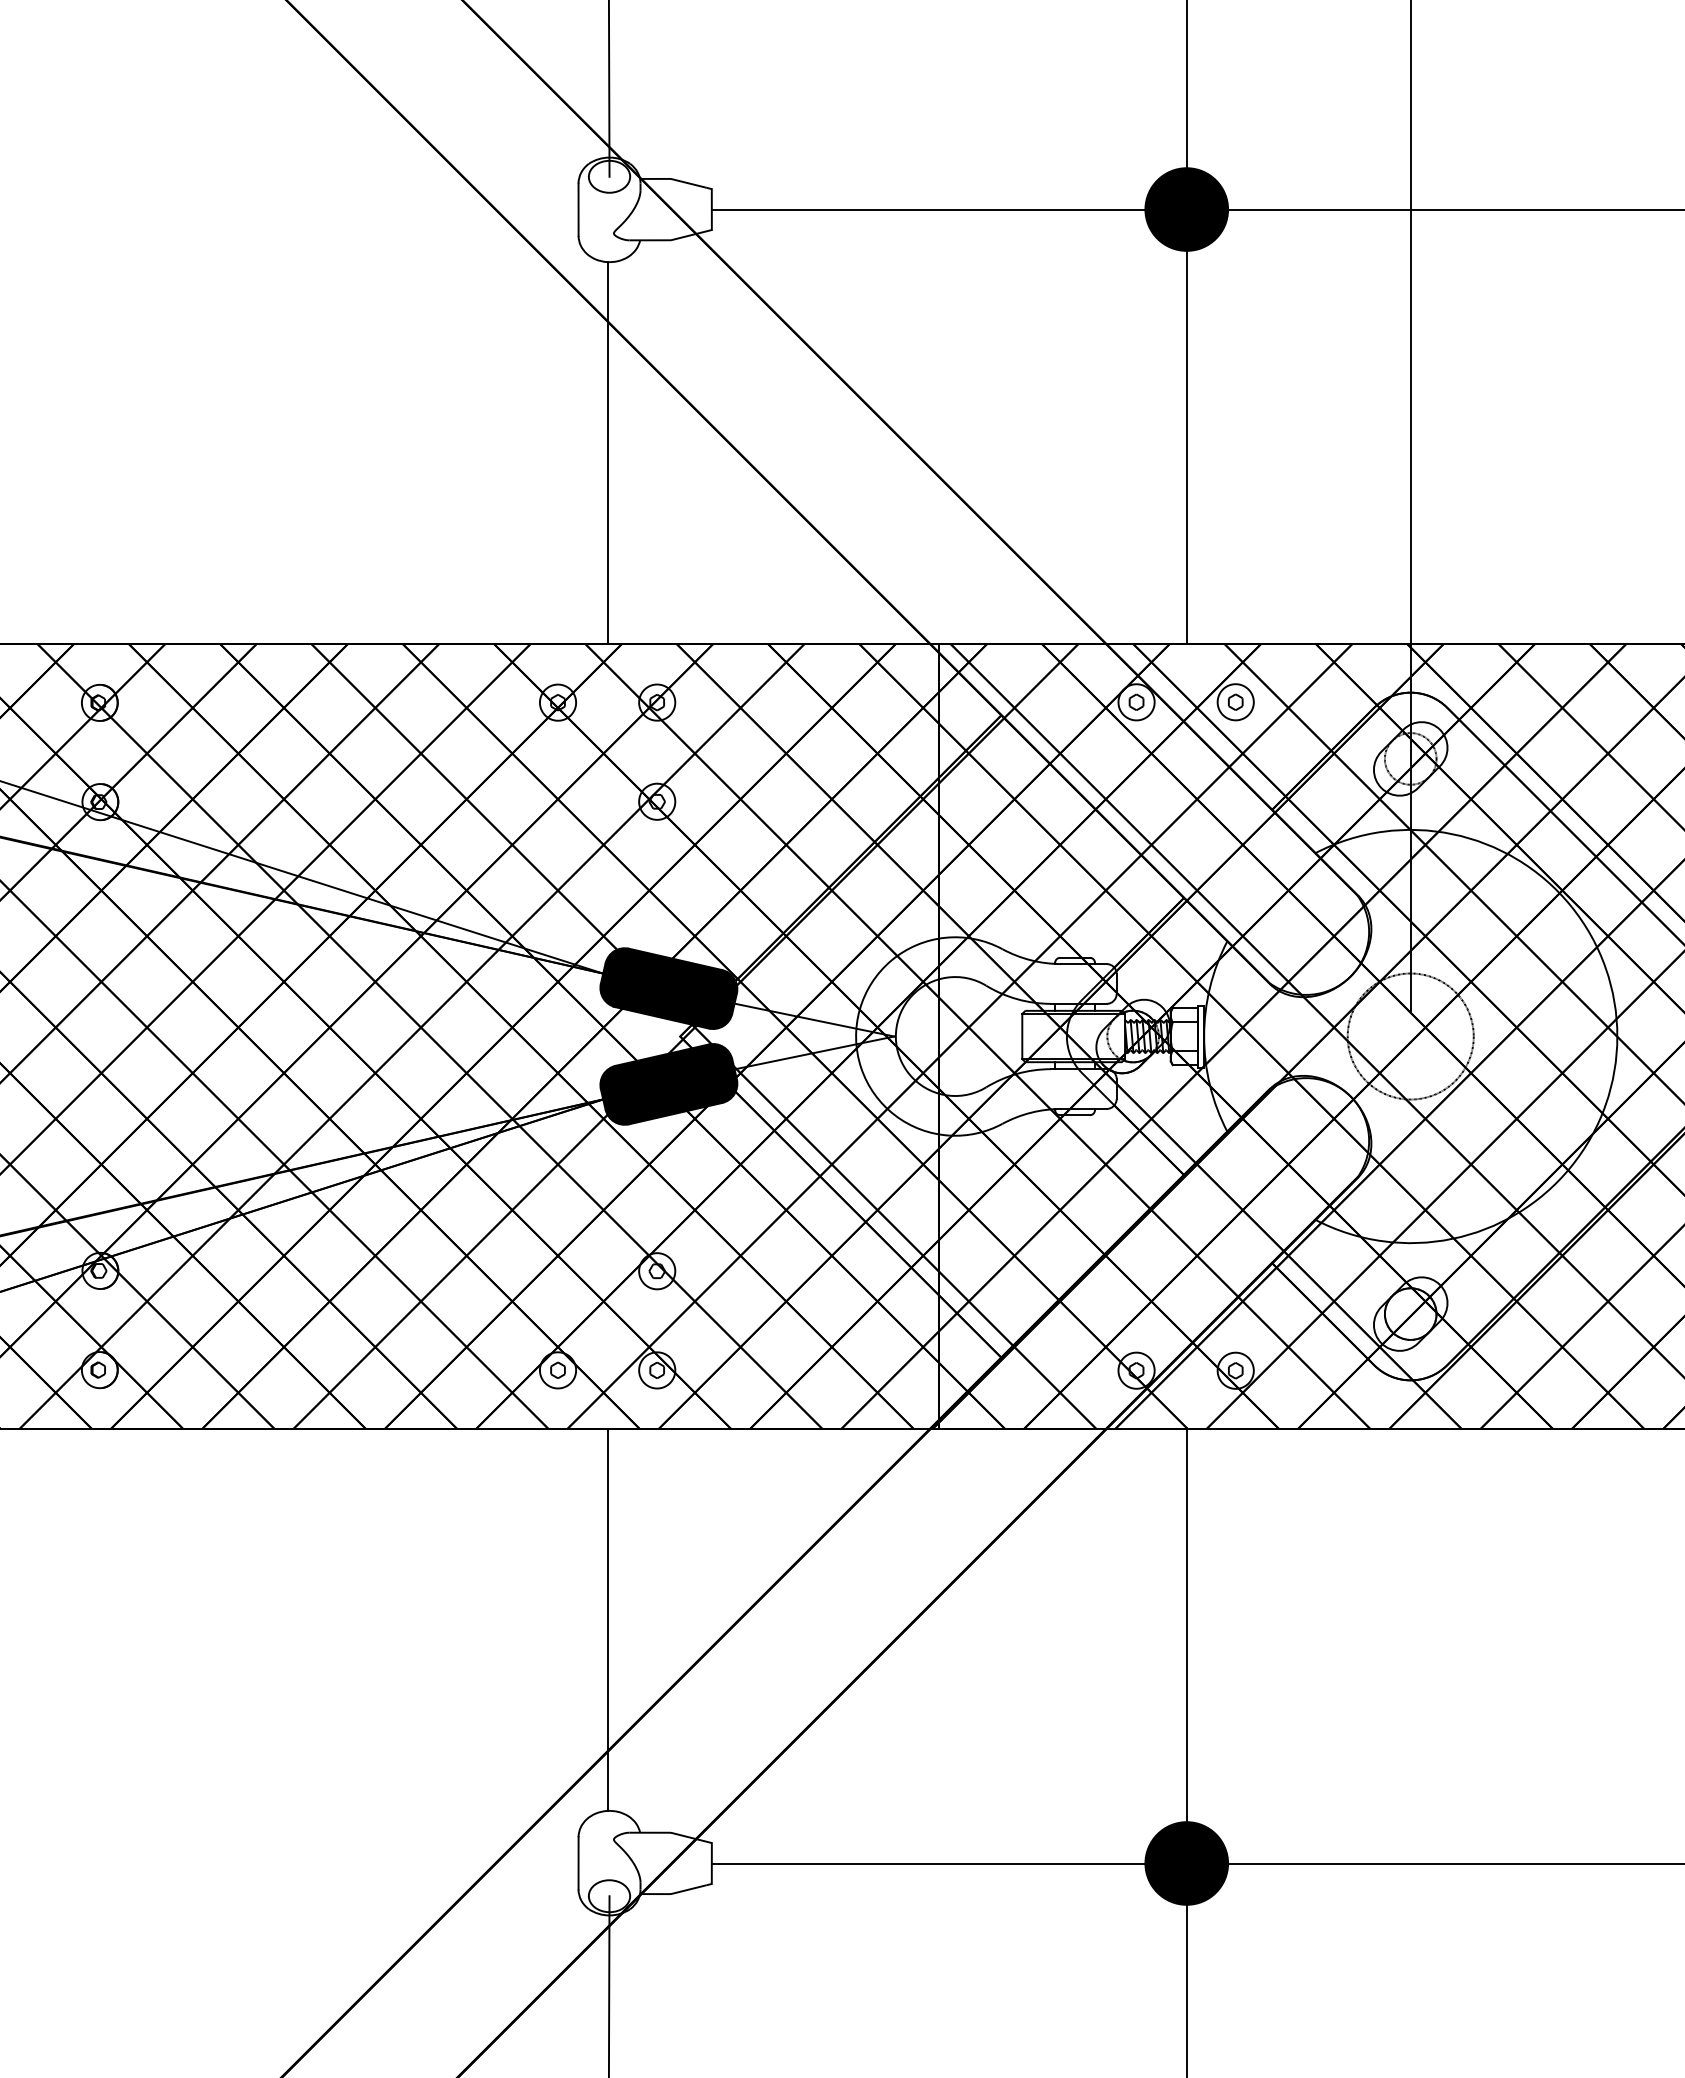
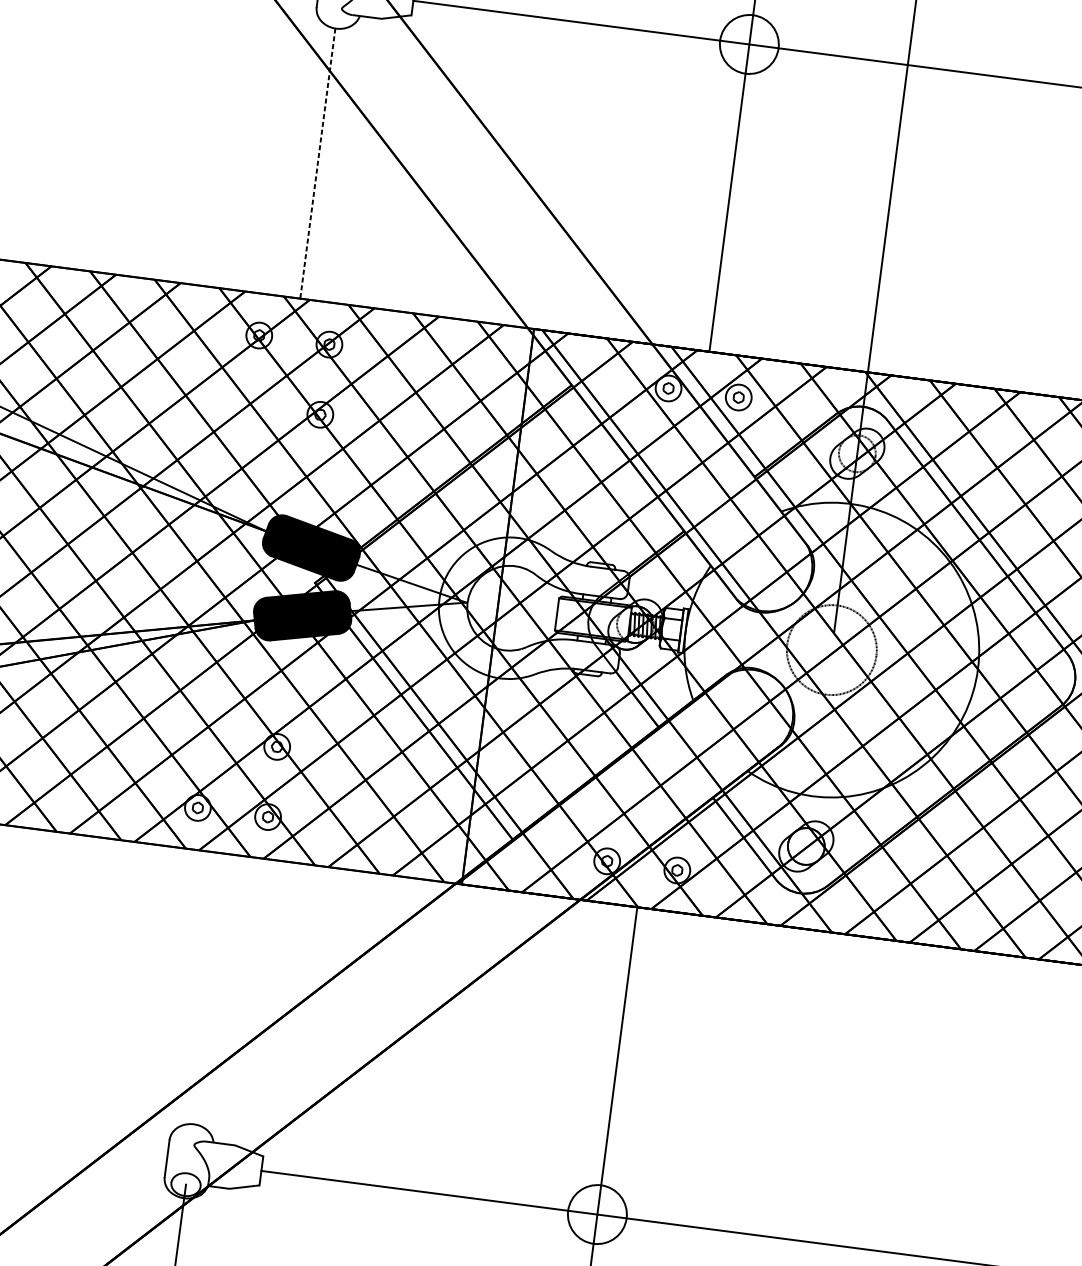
fill: (1186, 209) -> (749, 44), removed
line: (608, 453) -> (317, 163), solid -> dashed
line: (608, 1619) -> (210, 988), removed
fill: (1186, 1863) -> (597, 1214), removed

